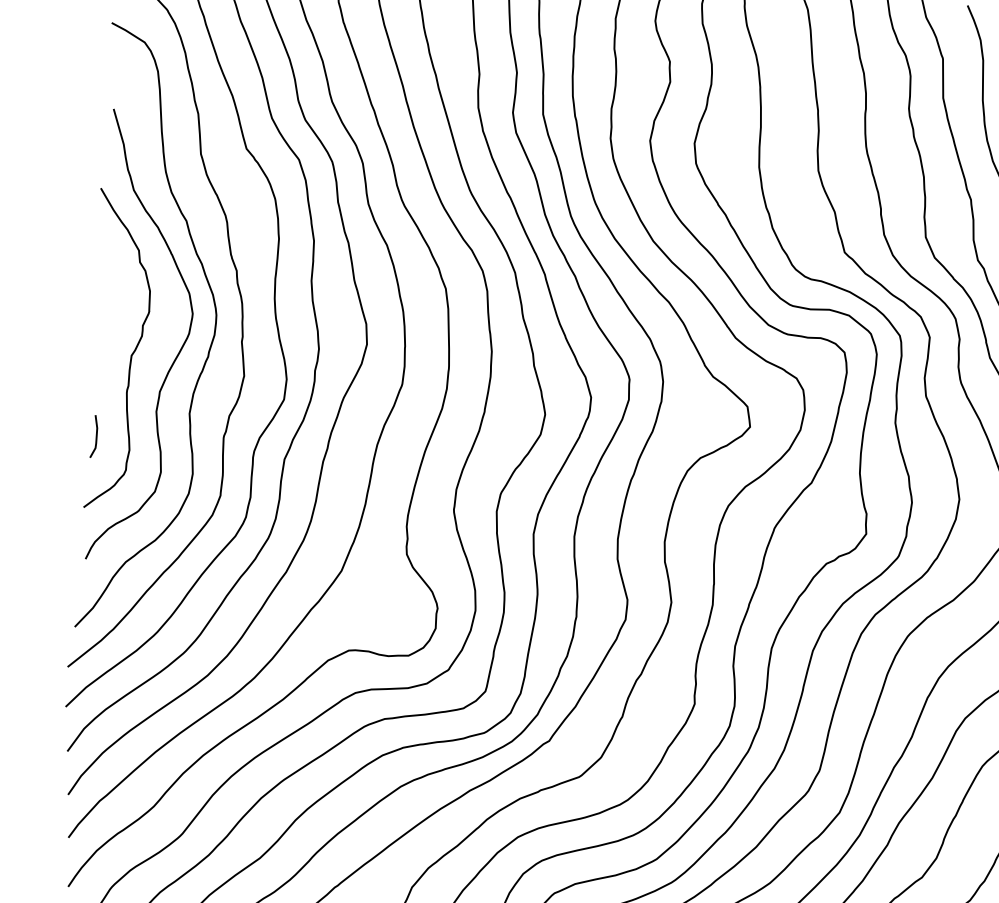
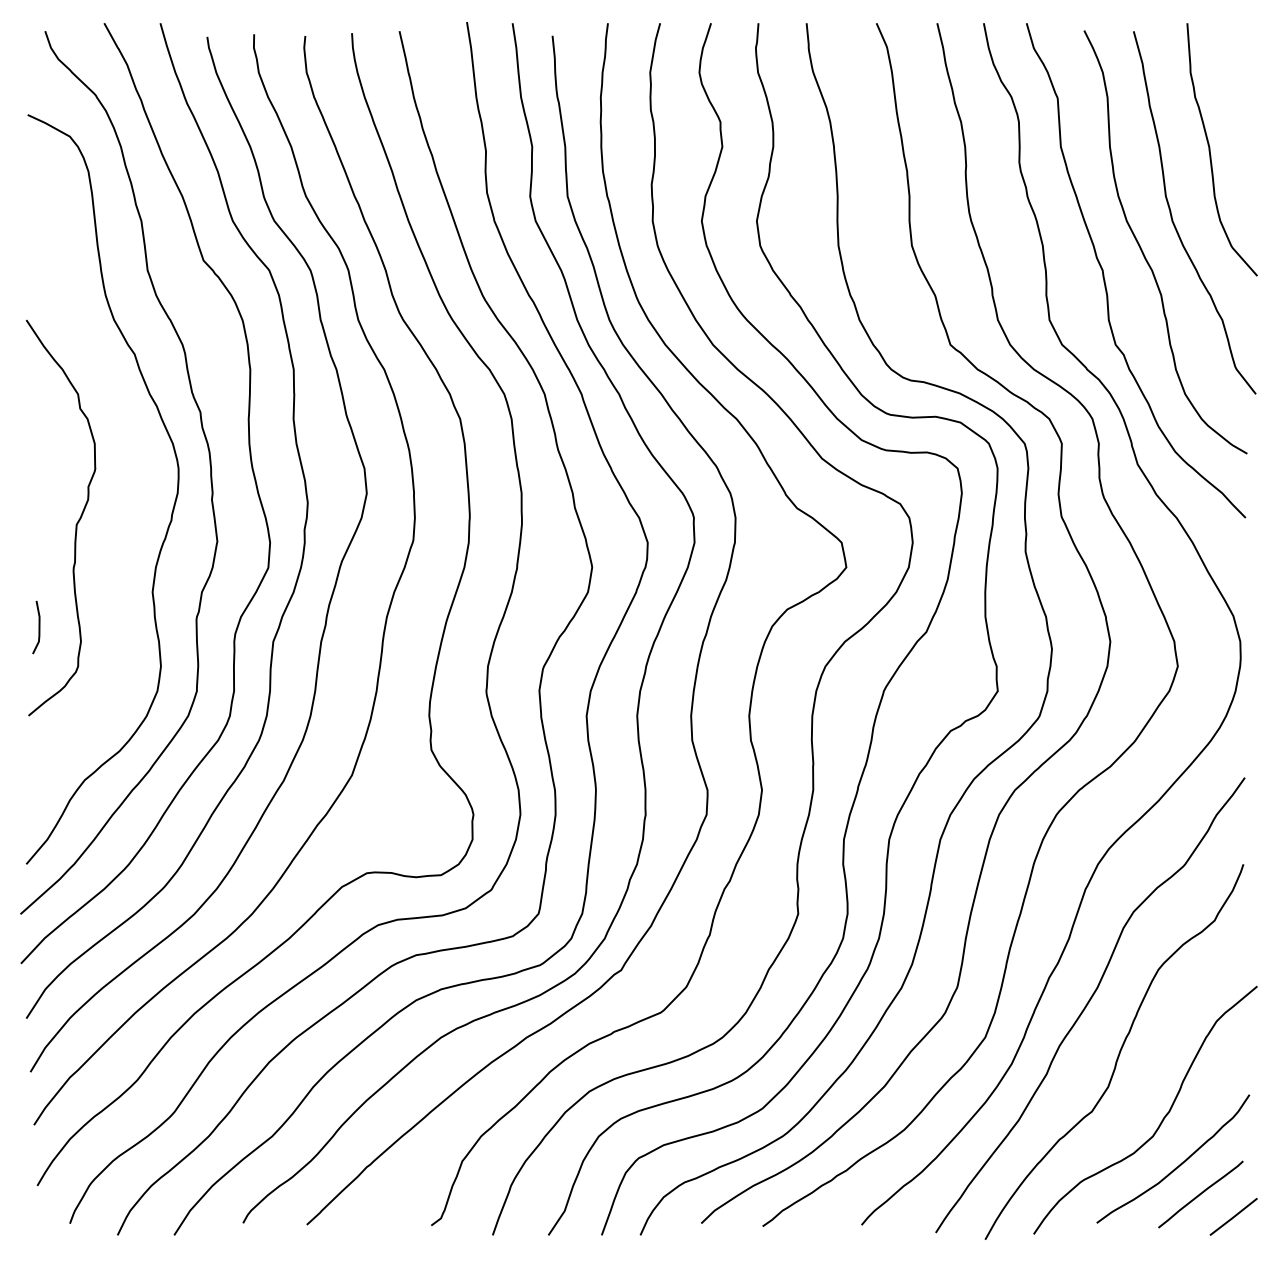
curve: (176, 355) -> (132, 521), removed

